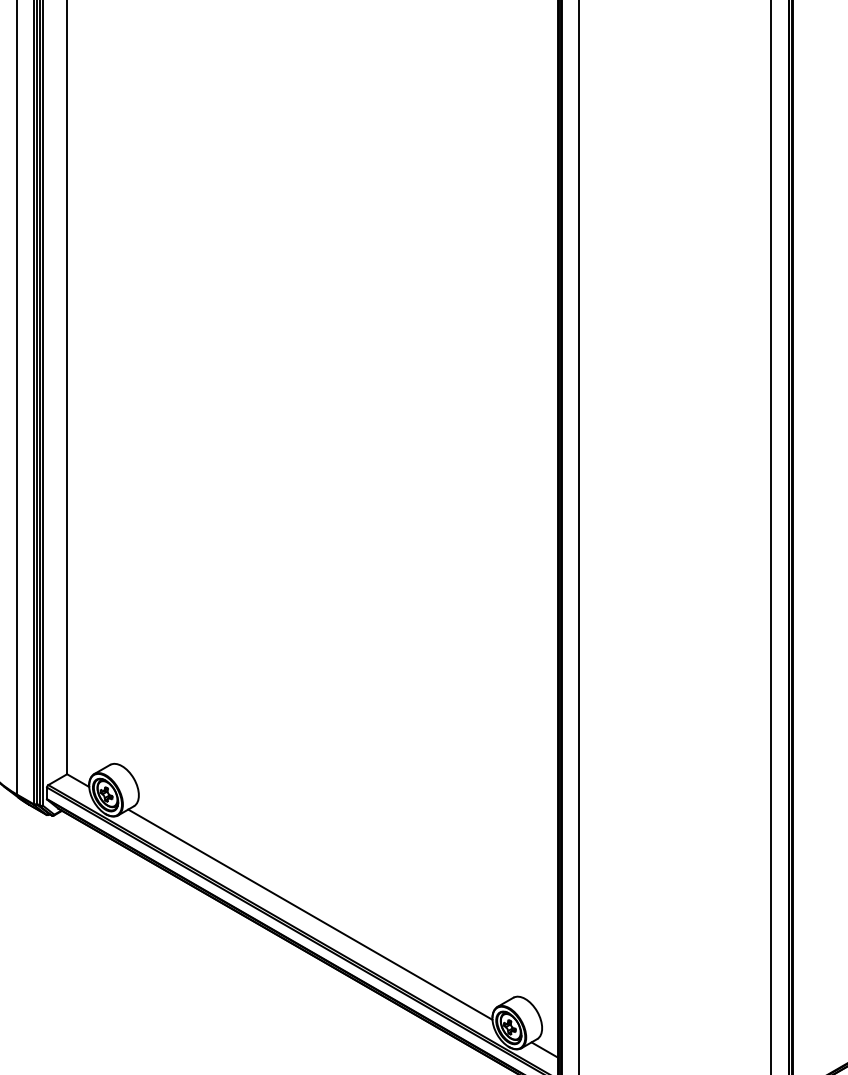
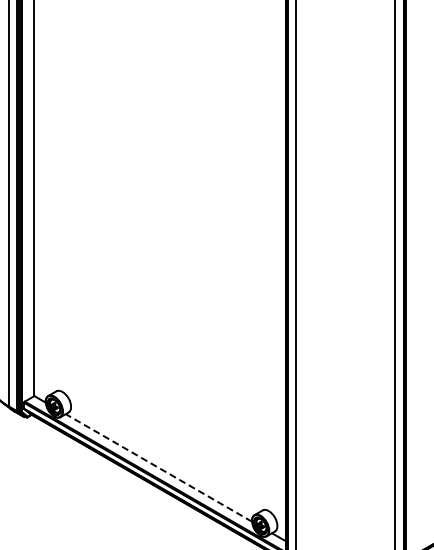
line: (309, 913) -> (158, 467), solid -> dashed

